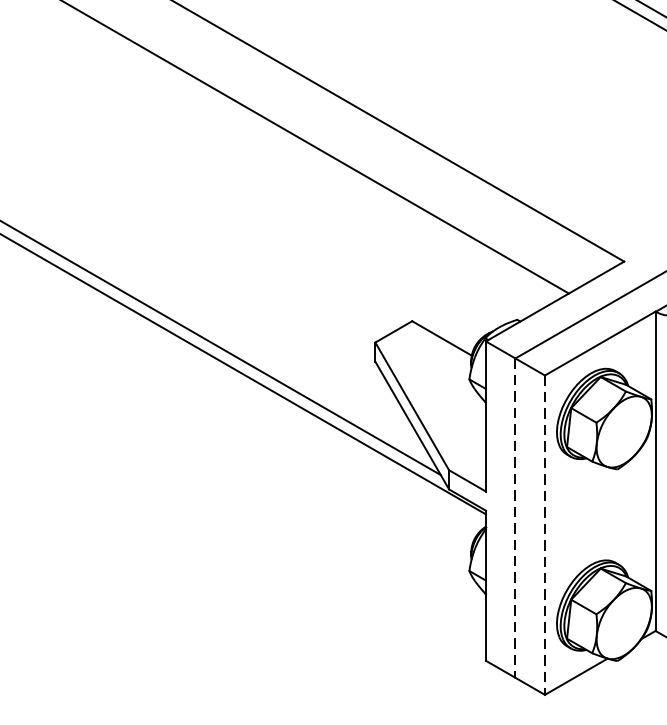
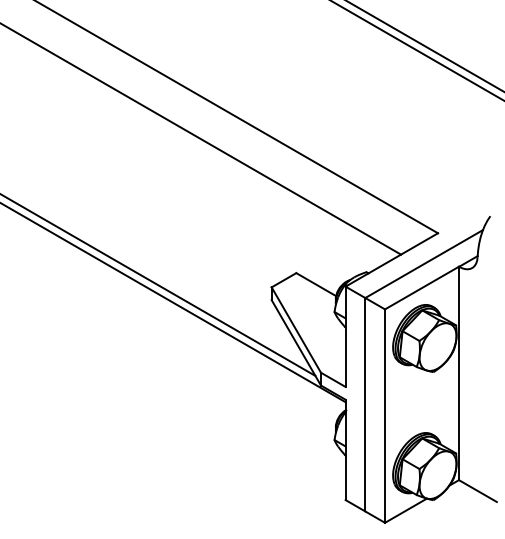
line: (515, 517) -> (365, 404), dashed -> solid
line: (545, 535) -> (385, 416), dashed -> solid

